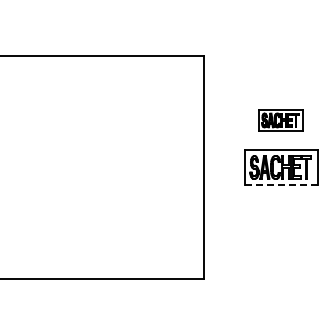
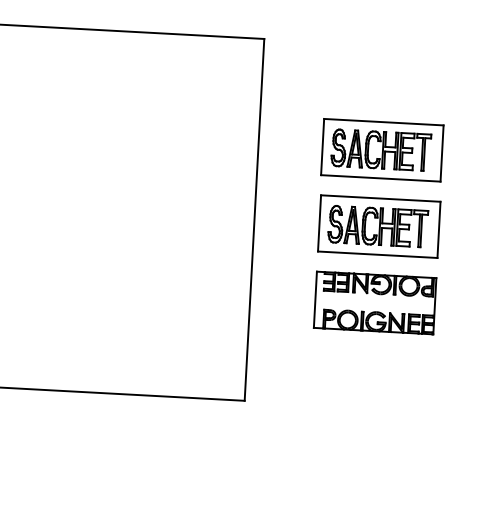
part: (280, 120) -> (382, 150), size x1.67
line: (281, 184) -> (378, 254), dashed -> solid
part: (281, 214) -> (375, 302), added

